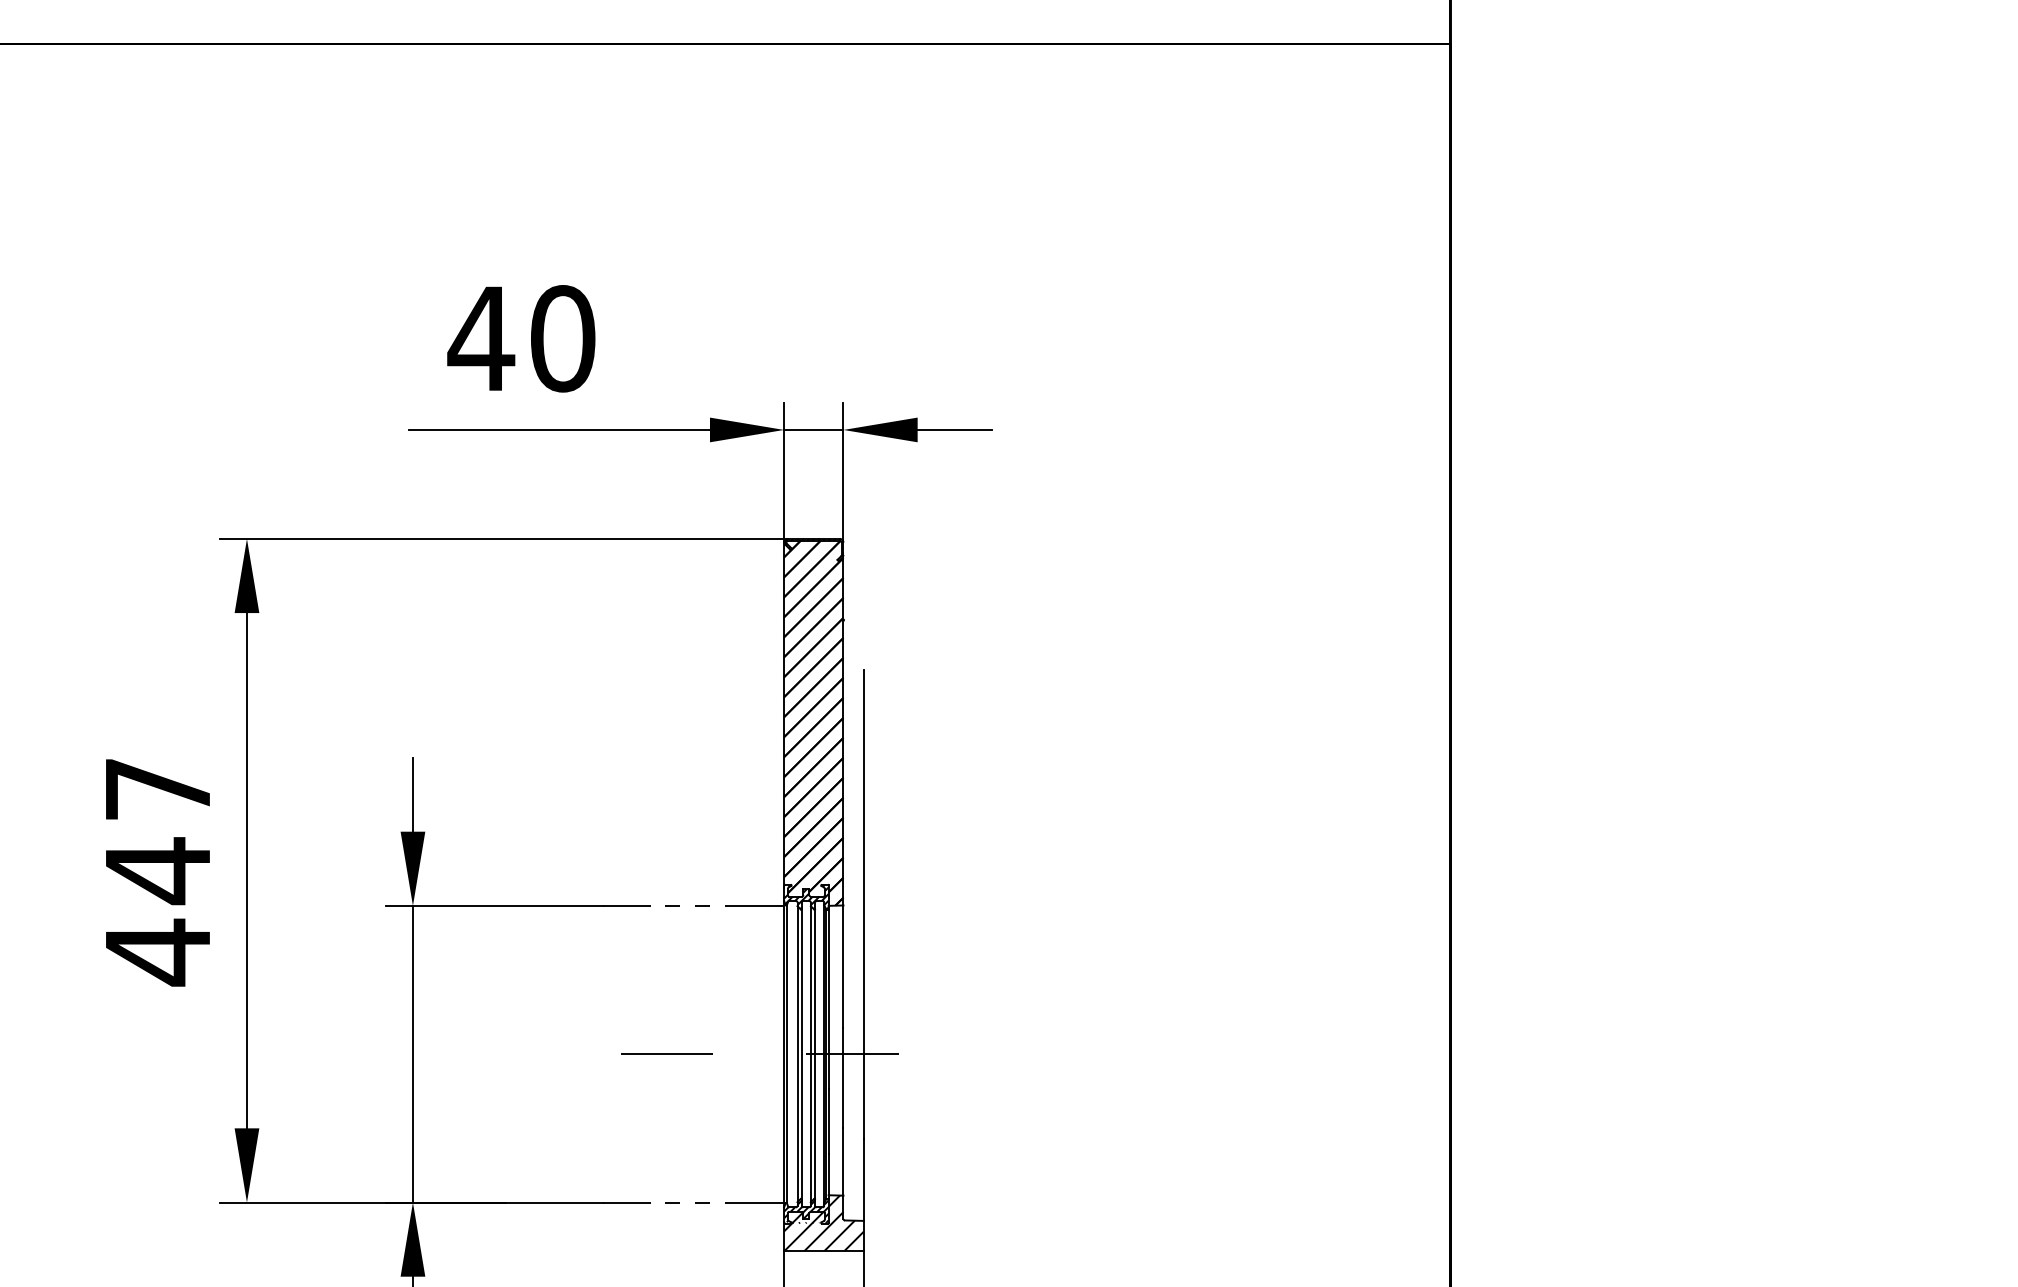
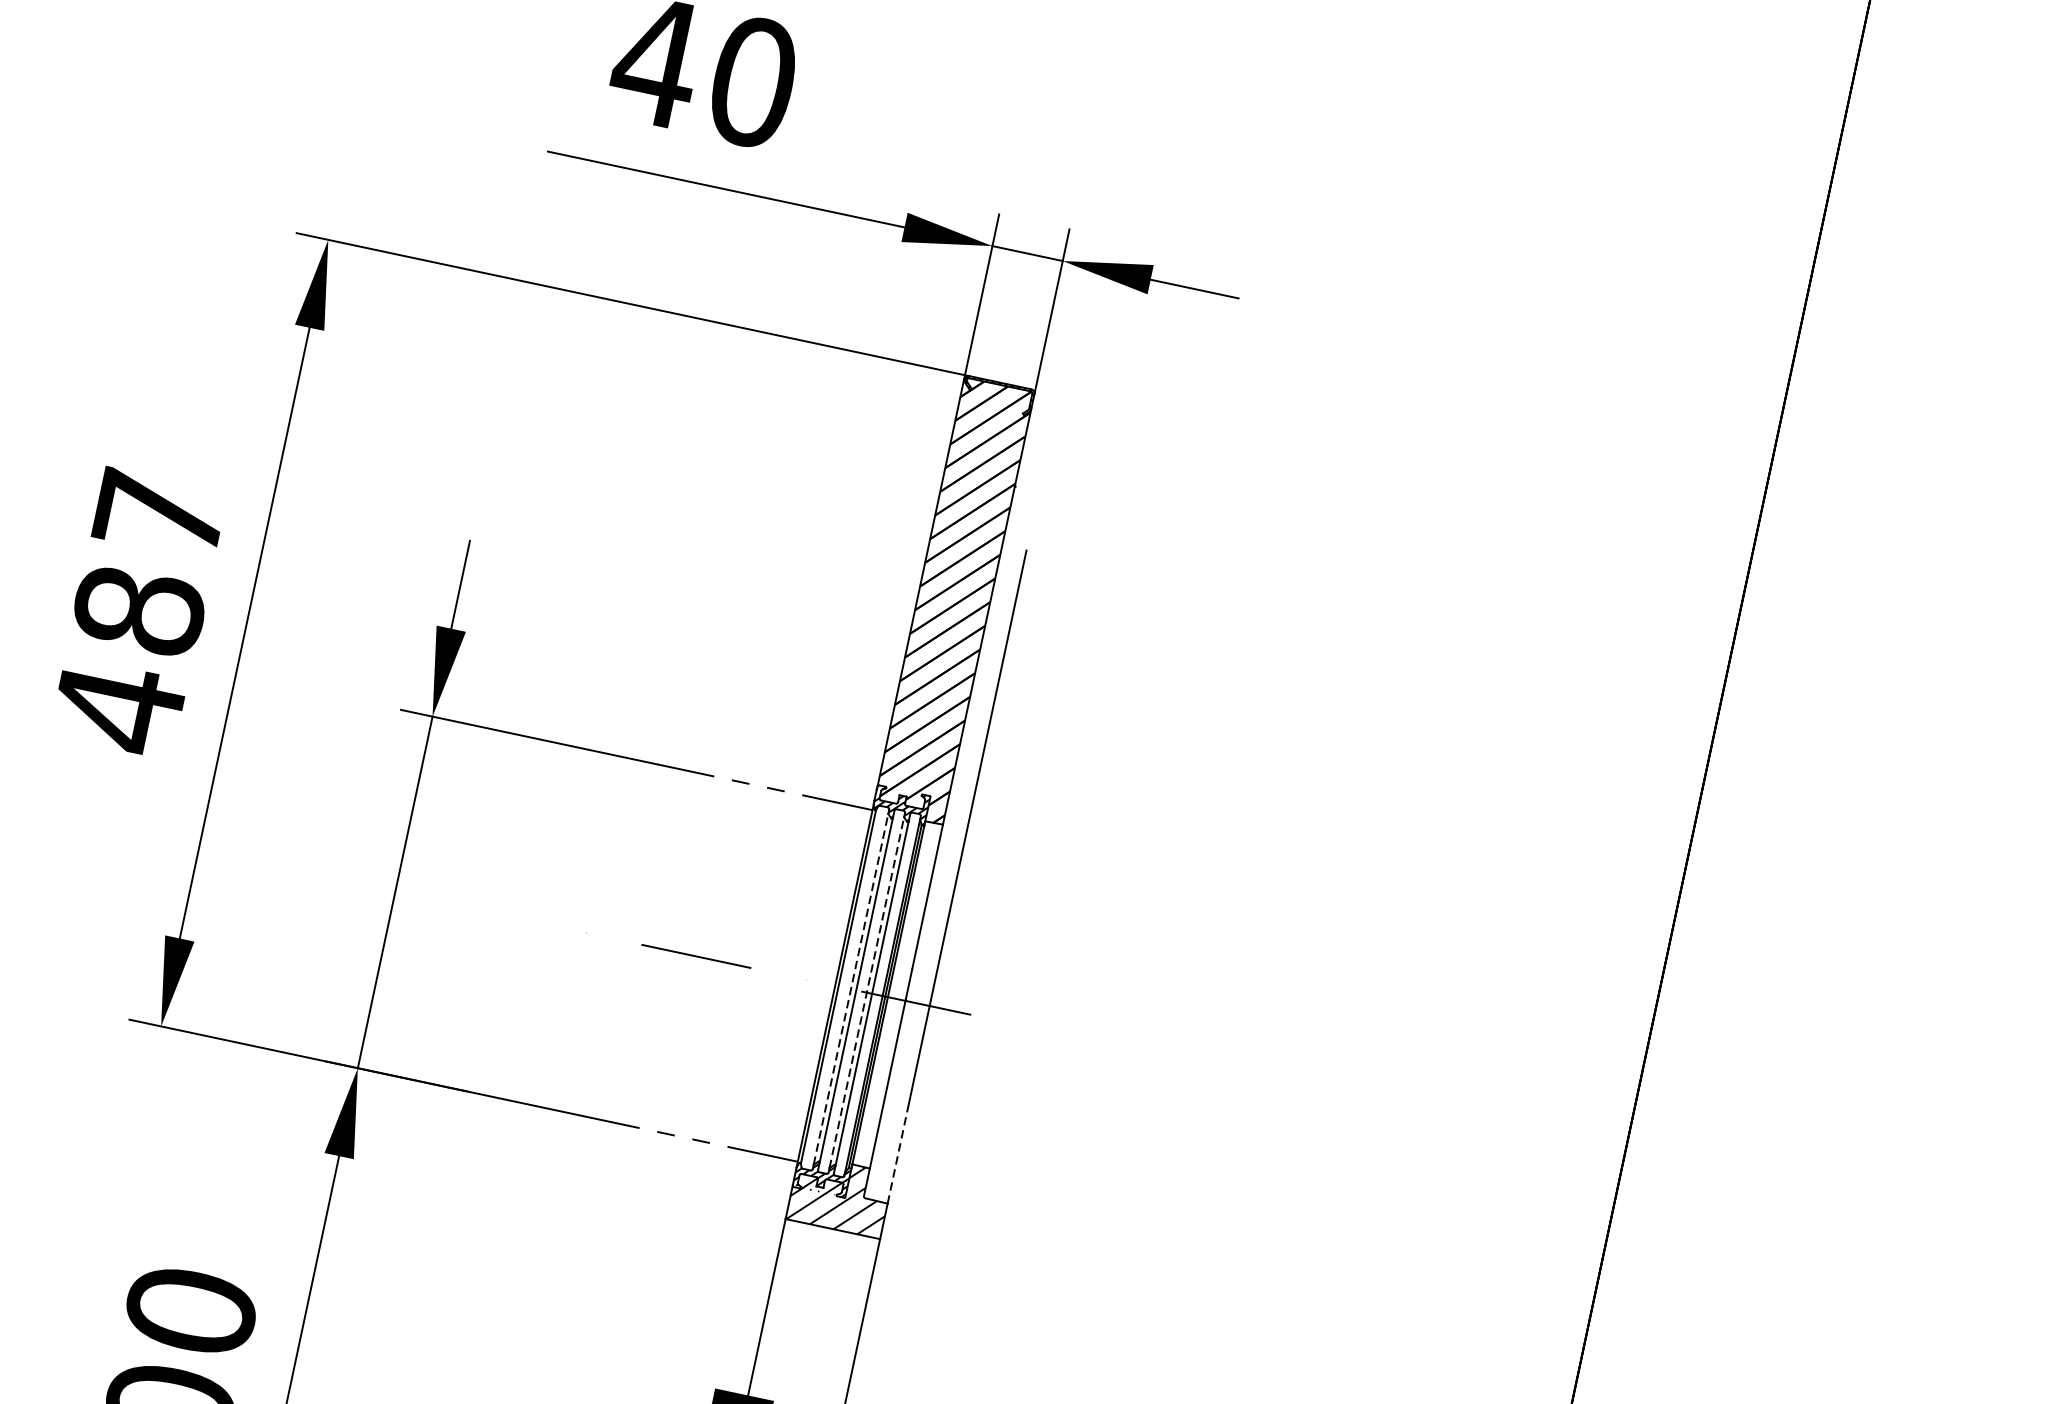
text: (157, 871) -> (138, 611), 447 -> 487
line: (797, 1053) -> (851, 988), solid -> dashed
line: (810, 1053) -> (866, 991), solid -> dashed
line: (863, 1179) -> (897, 1154), solid -> dashed

